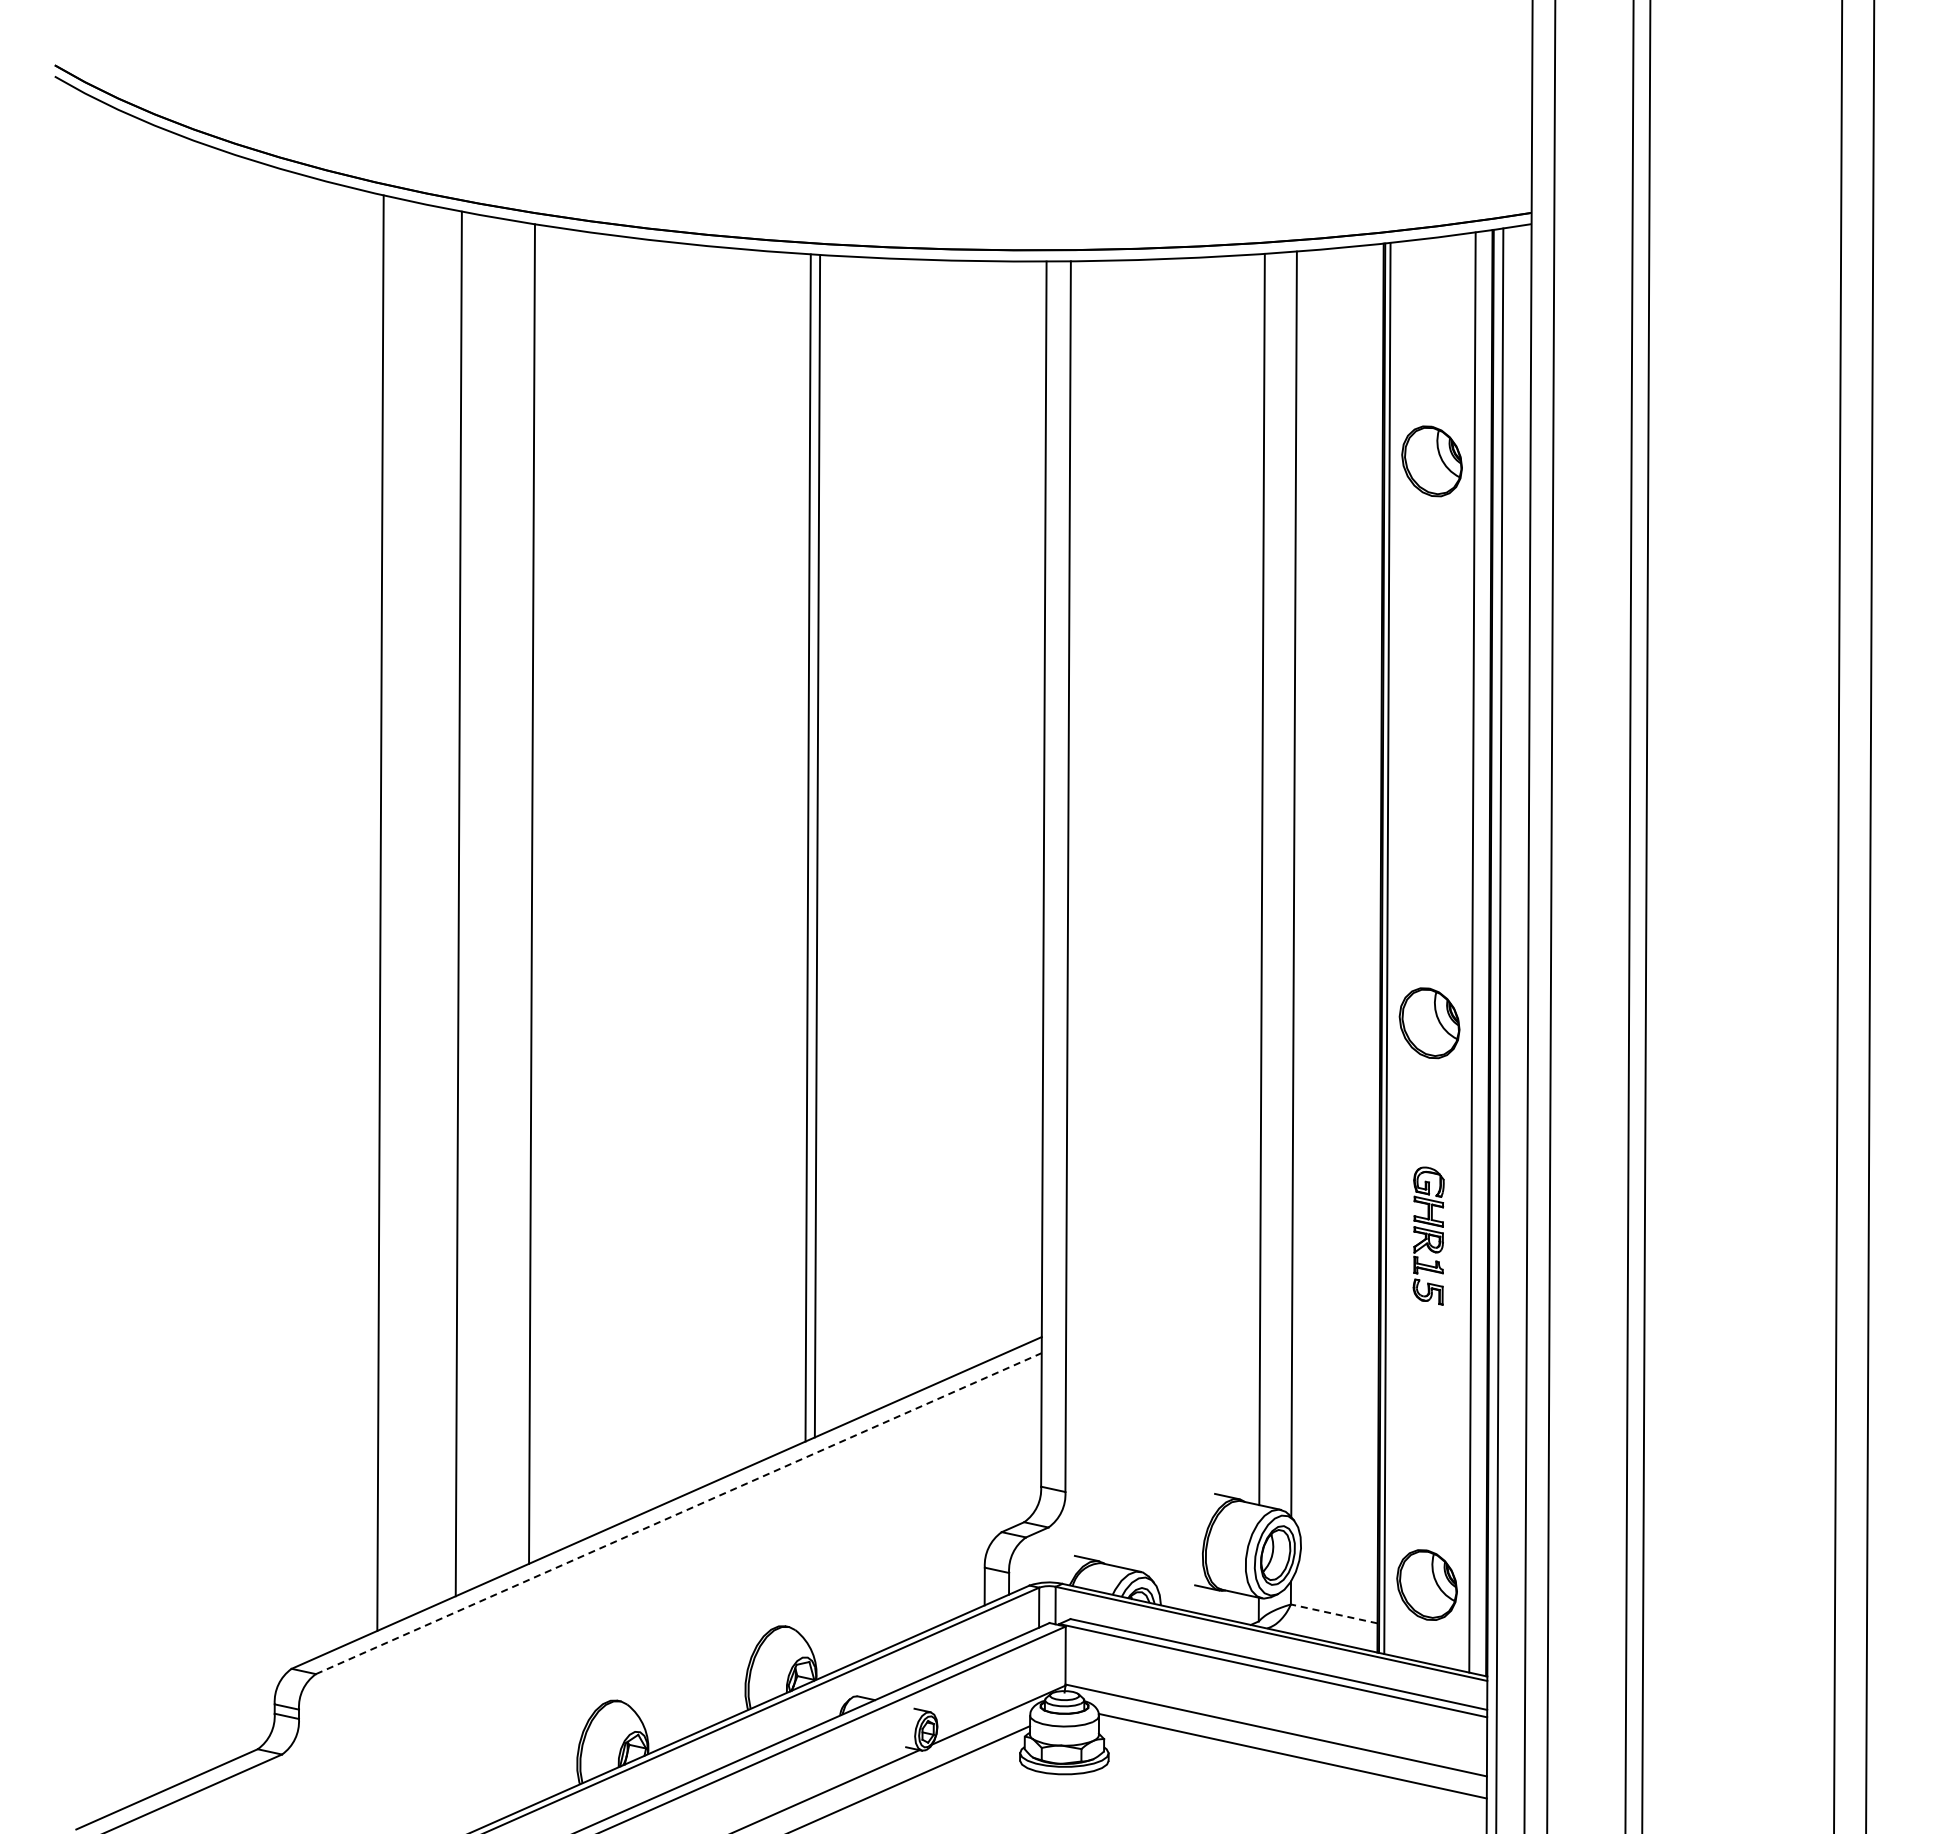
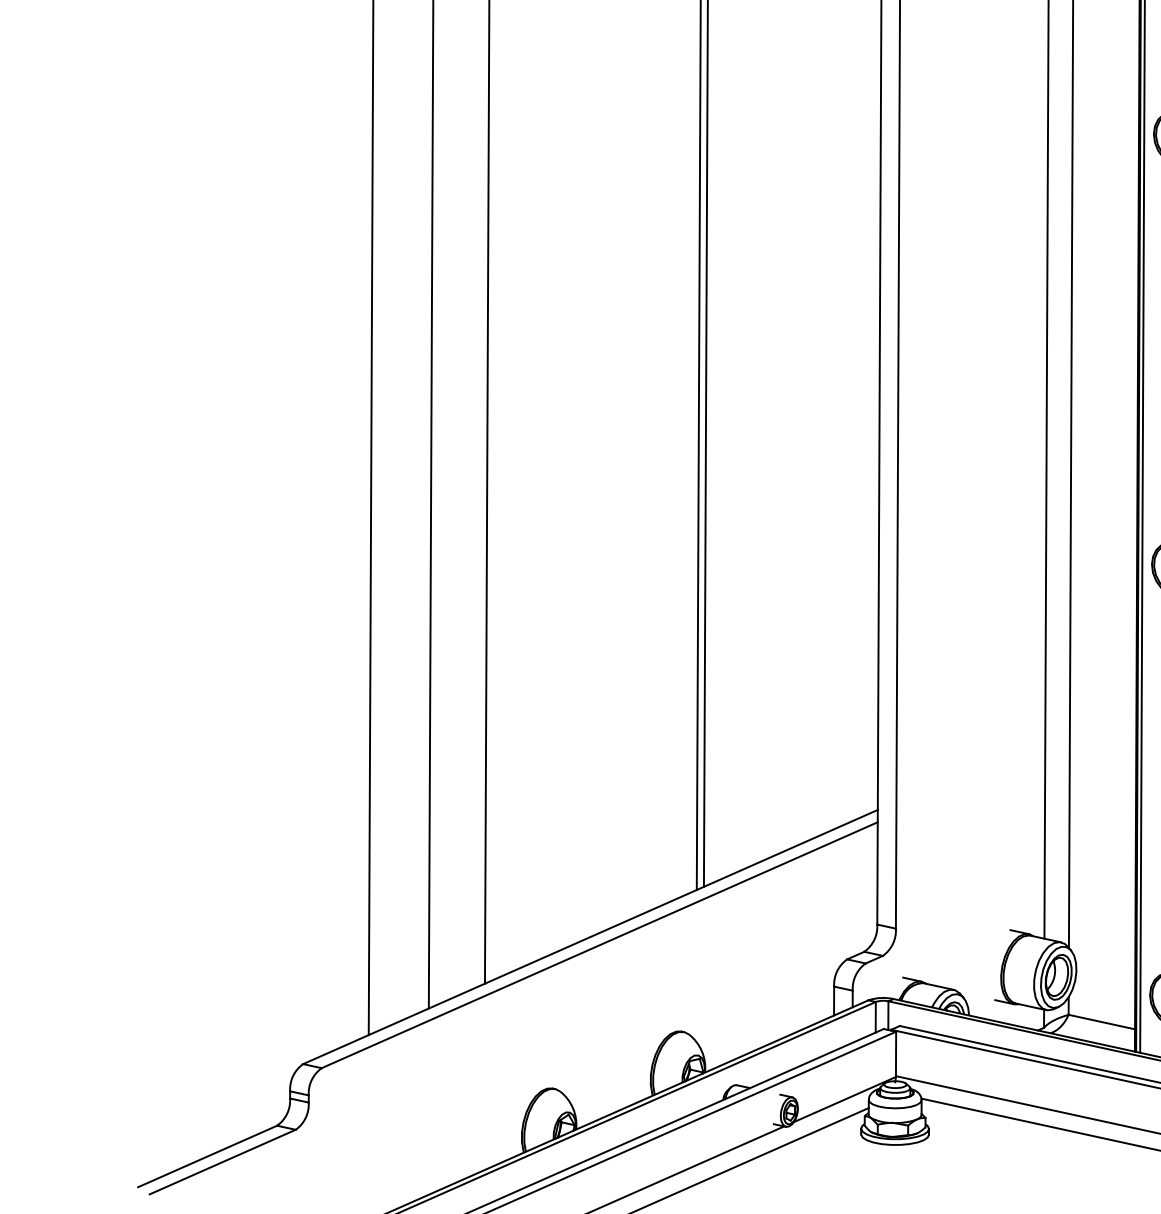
line: (678, 1513) -> (599, 945), dashed -> solid
line: (1333, 1613) -> (1101, 1021), dashed -> solid

